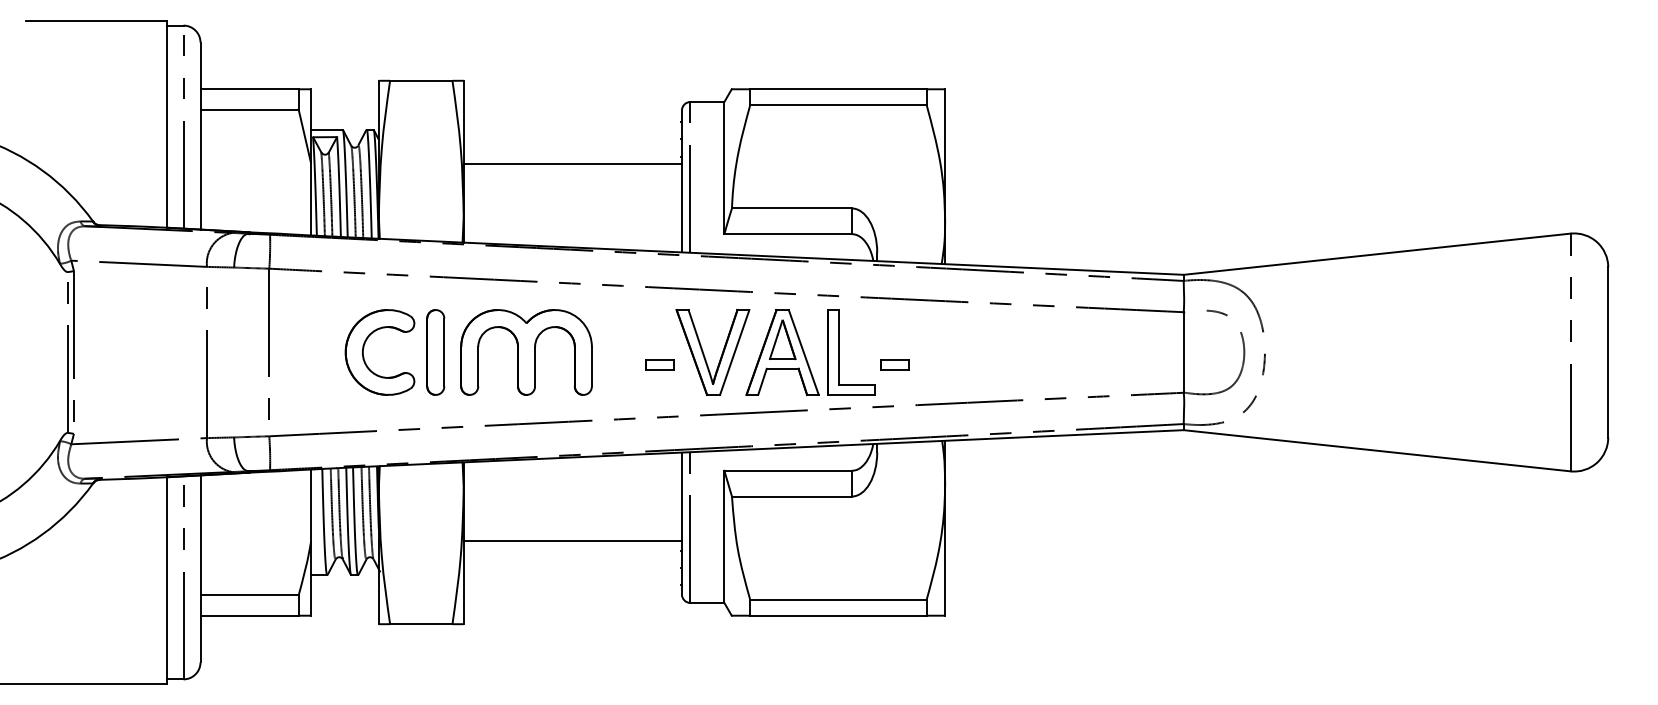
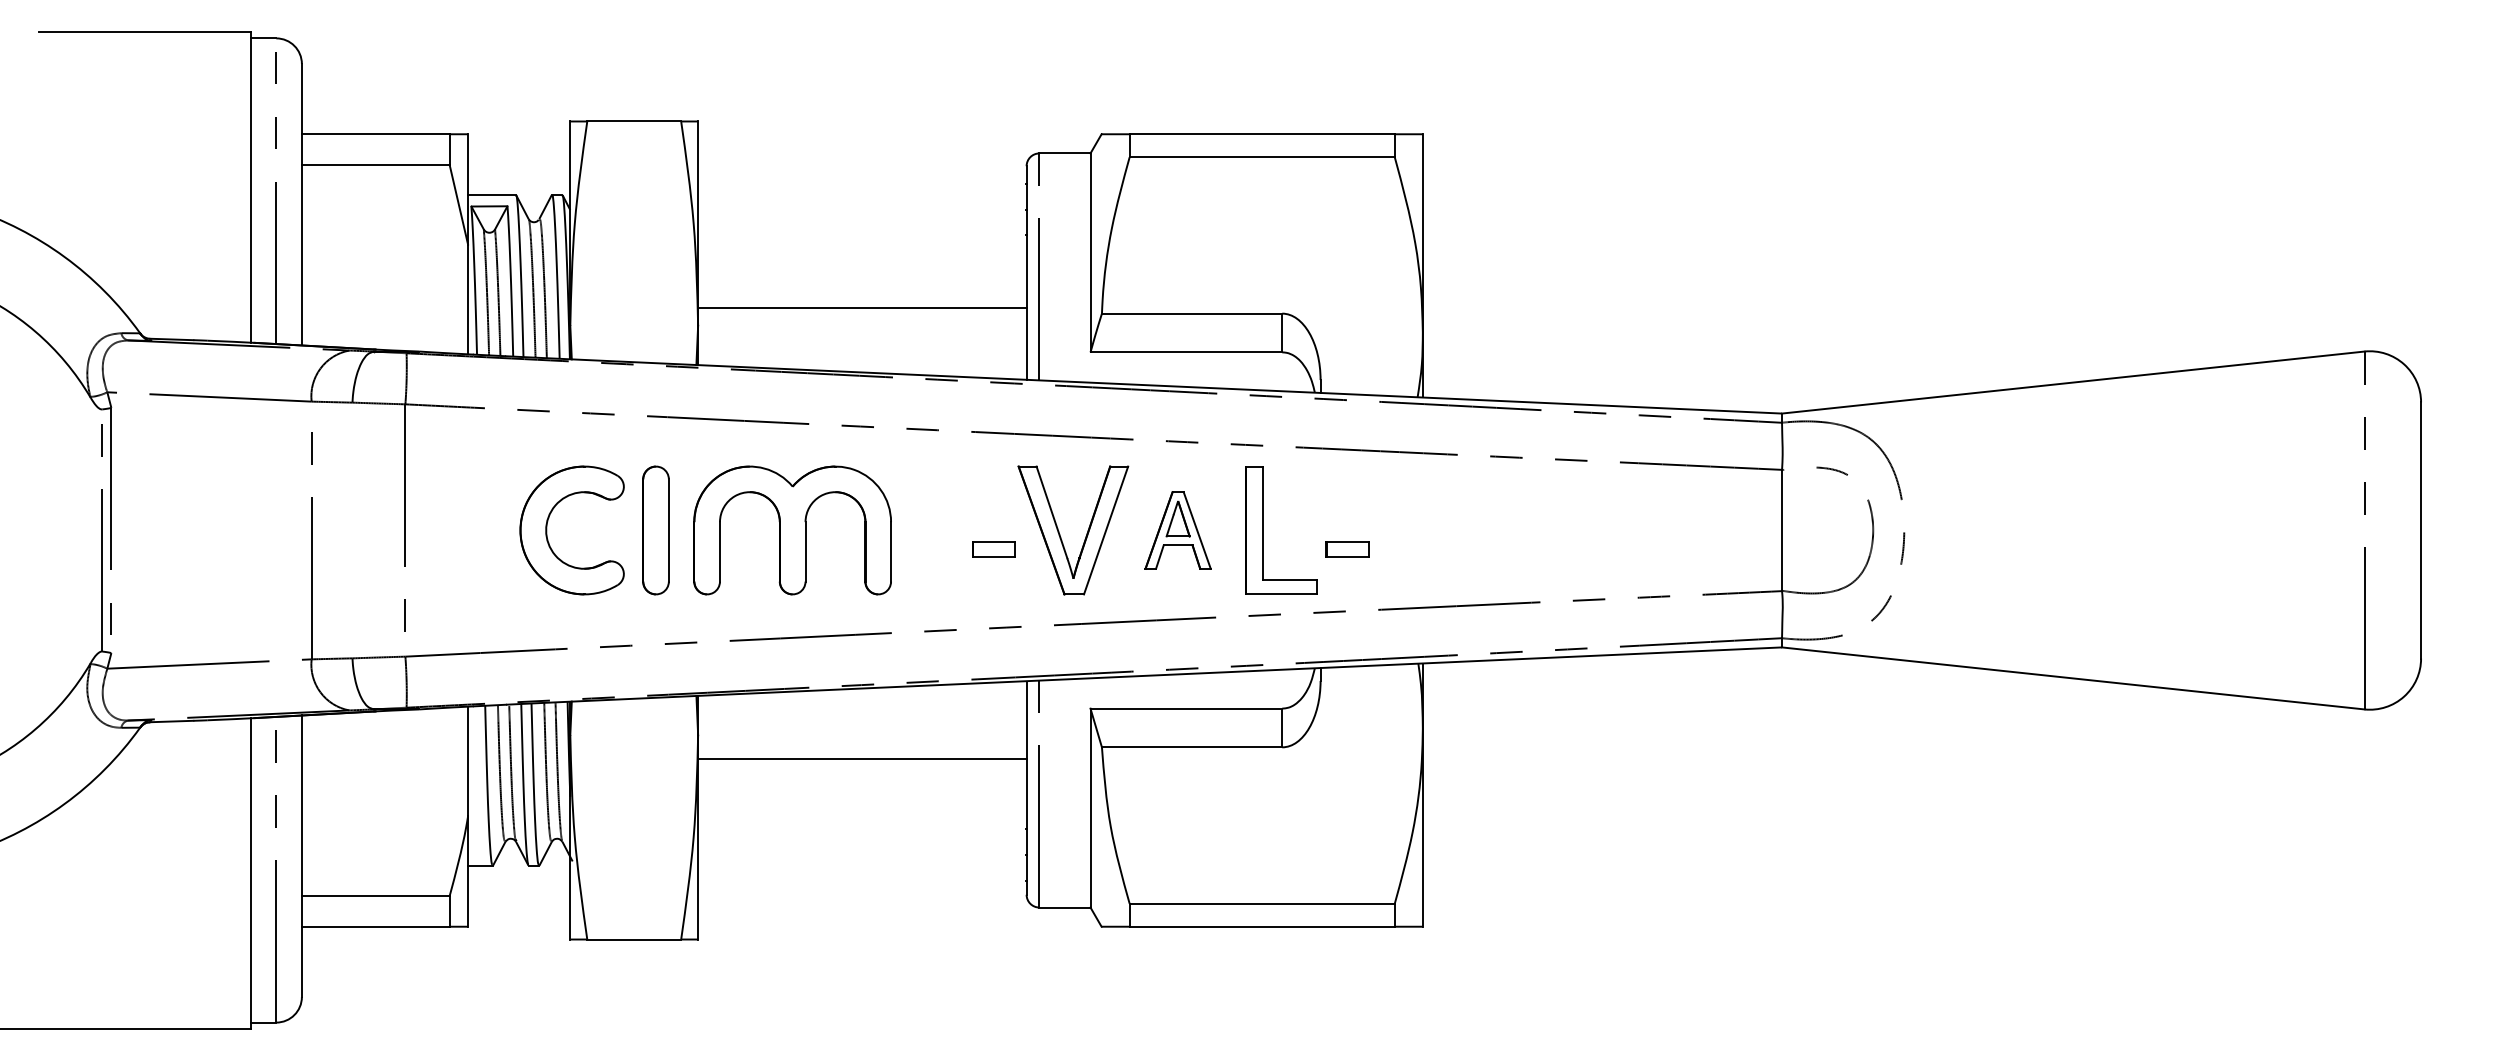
line: (572, 164) -> (861, 309), moved
part: (782, 352) -> (1177, 530), size x0.6
line: (572, 540) -> (861, 757), moved

